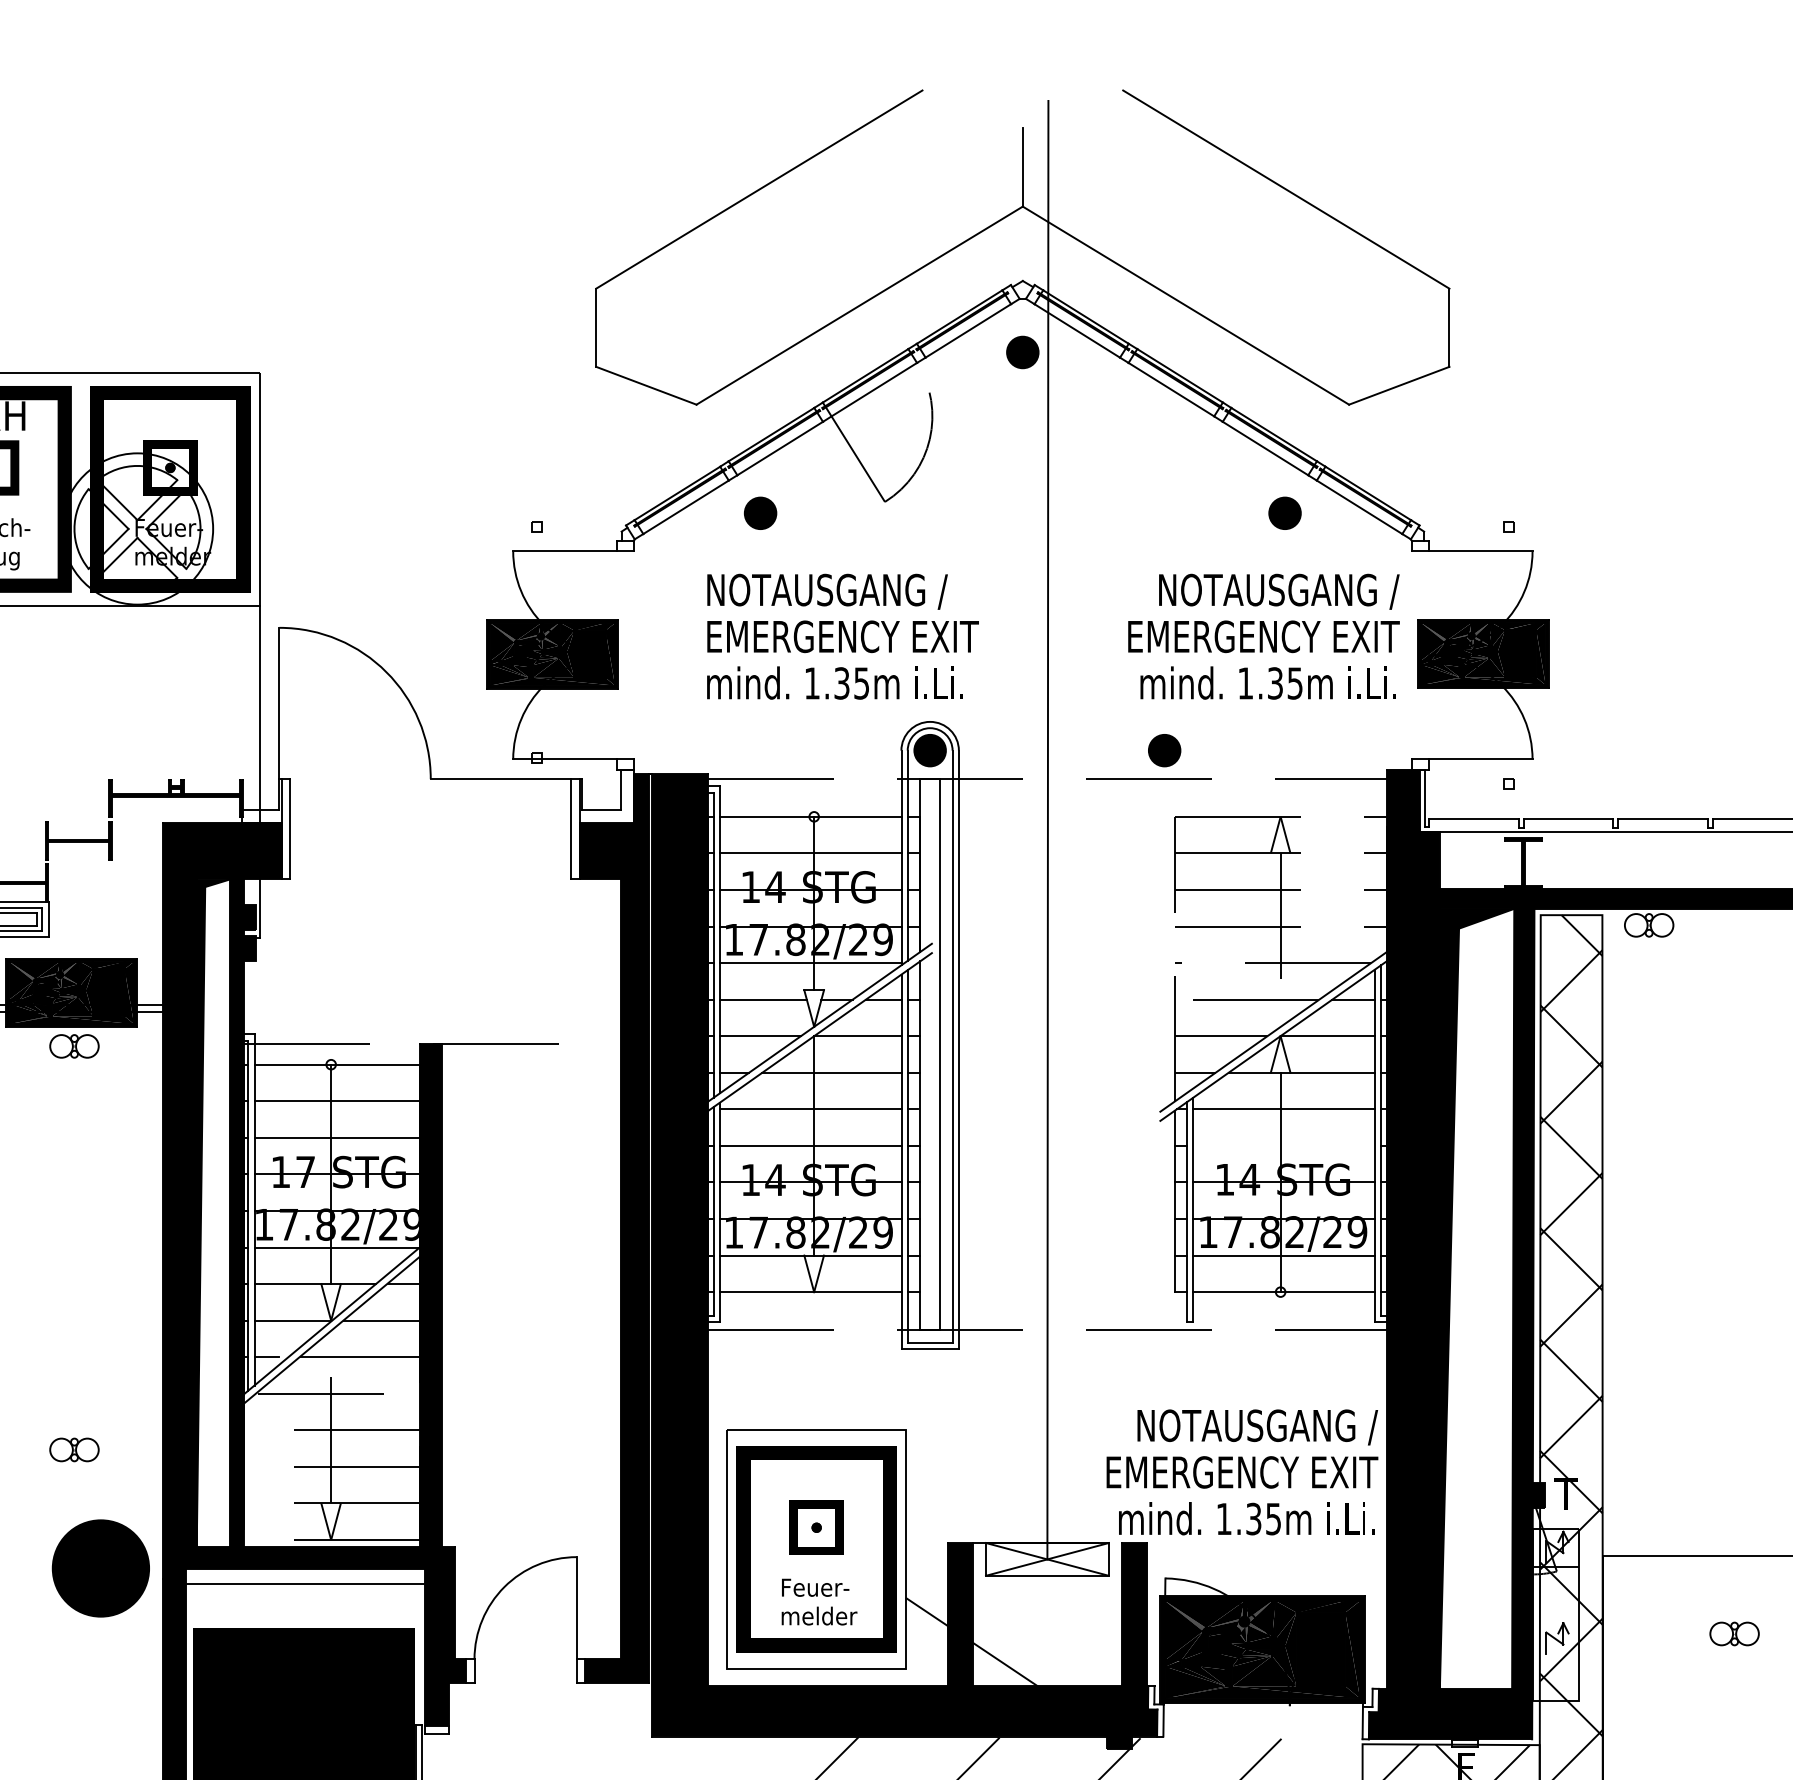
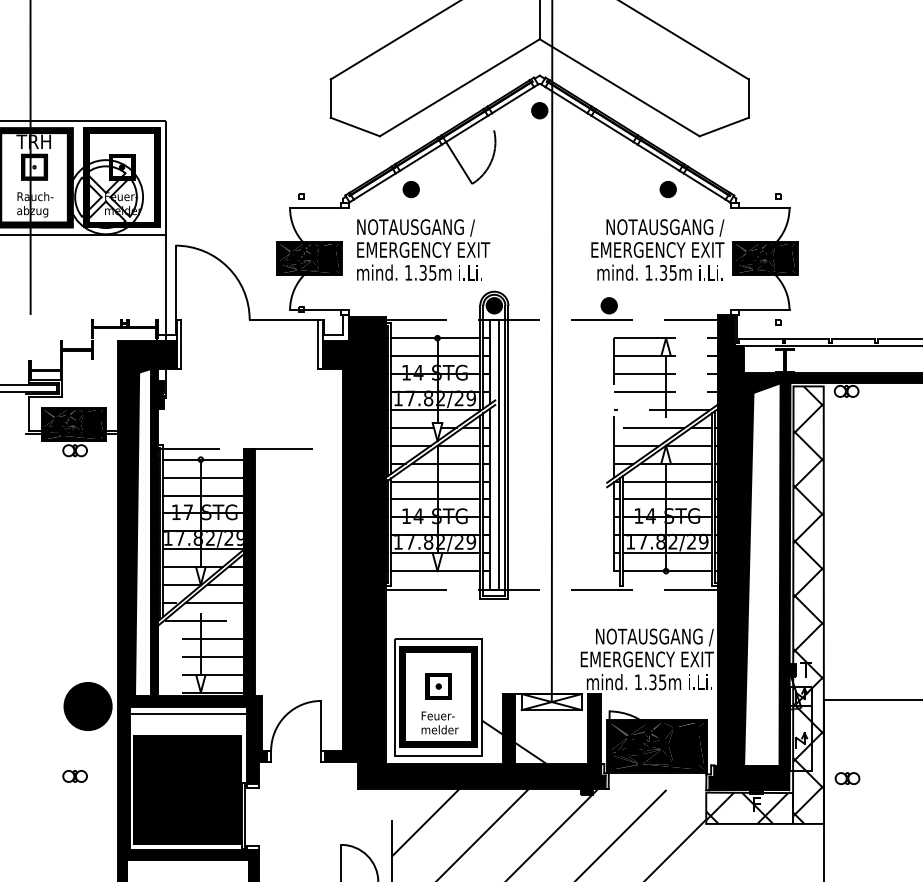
text: (842, 635) -> (423, 249), moved
line: (1283, 1145) -> (667, 499), added
part: (73, 1450) -> (74, 776), moved
part: (1734, 1633) -> (847, 778), moved

